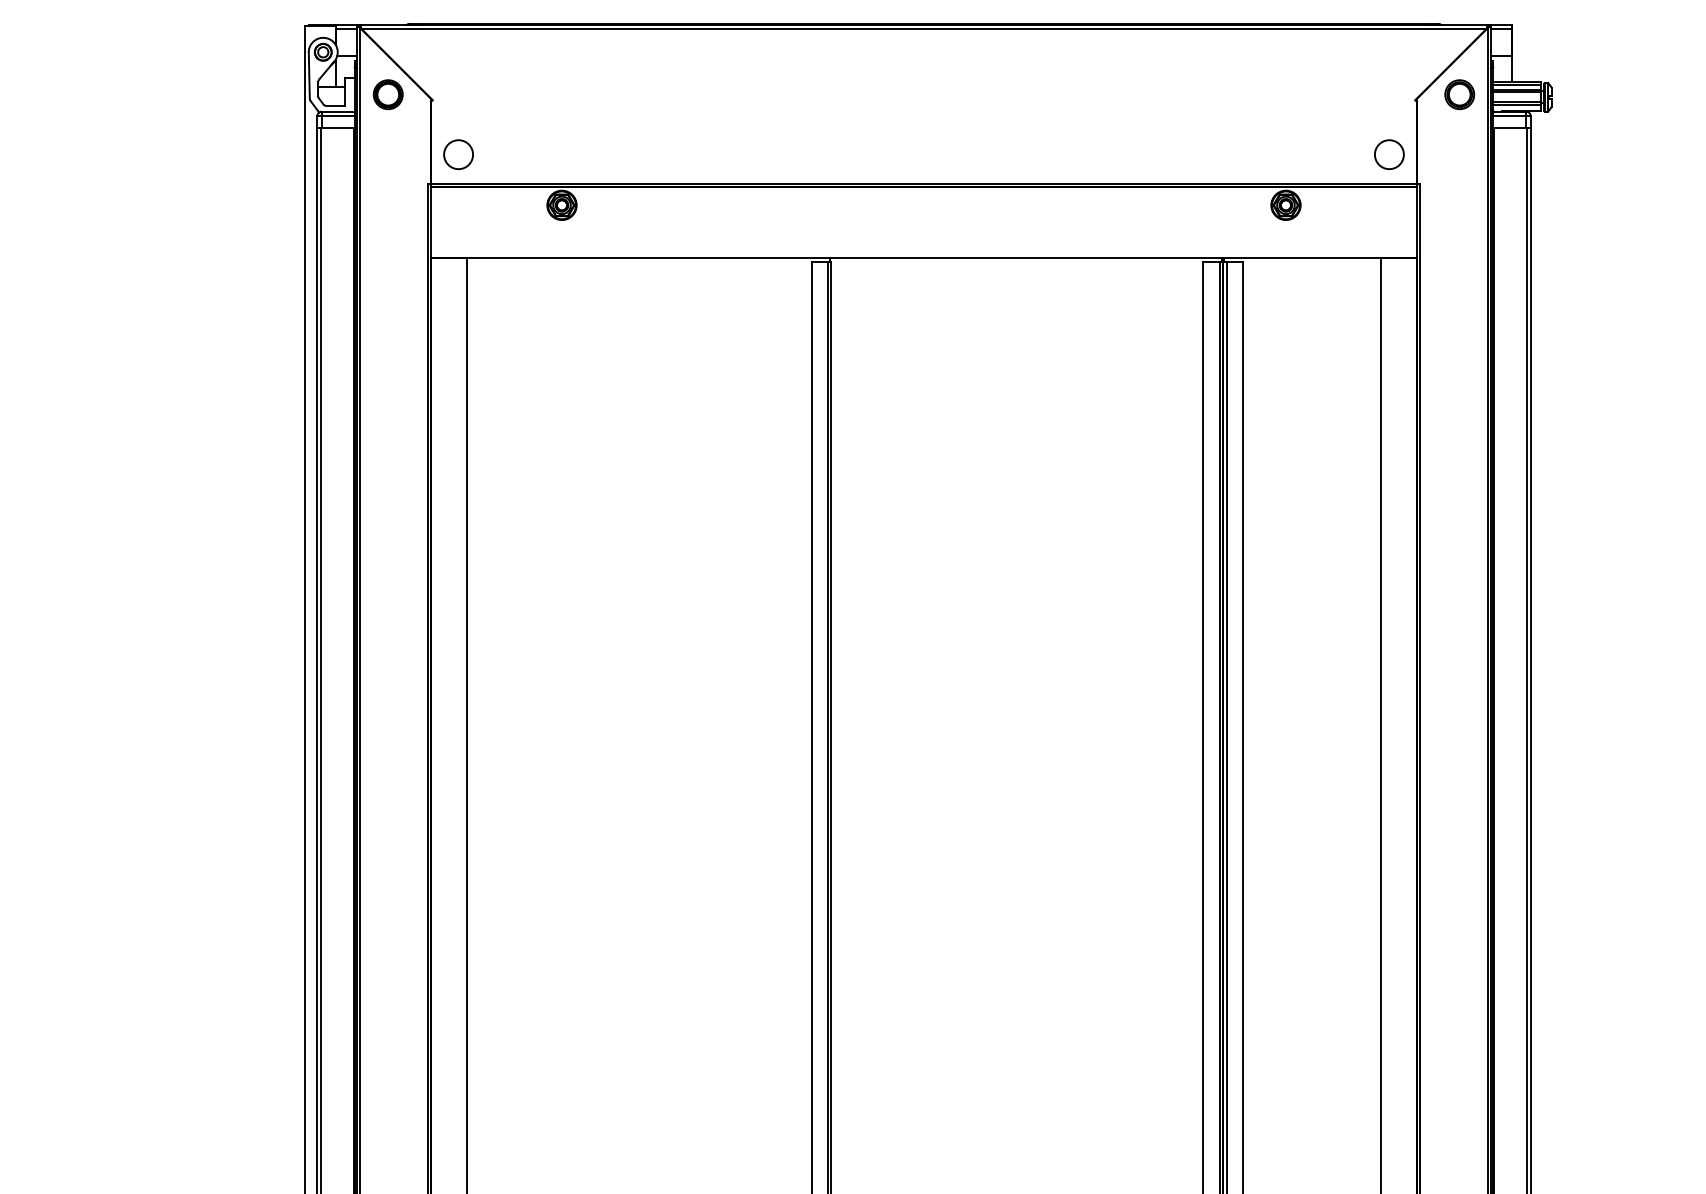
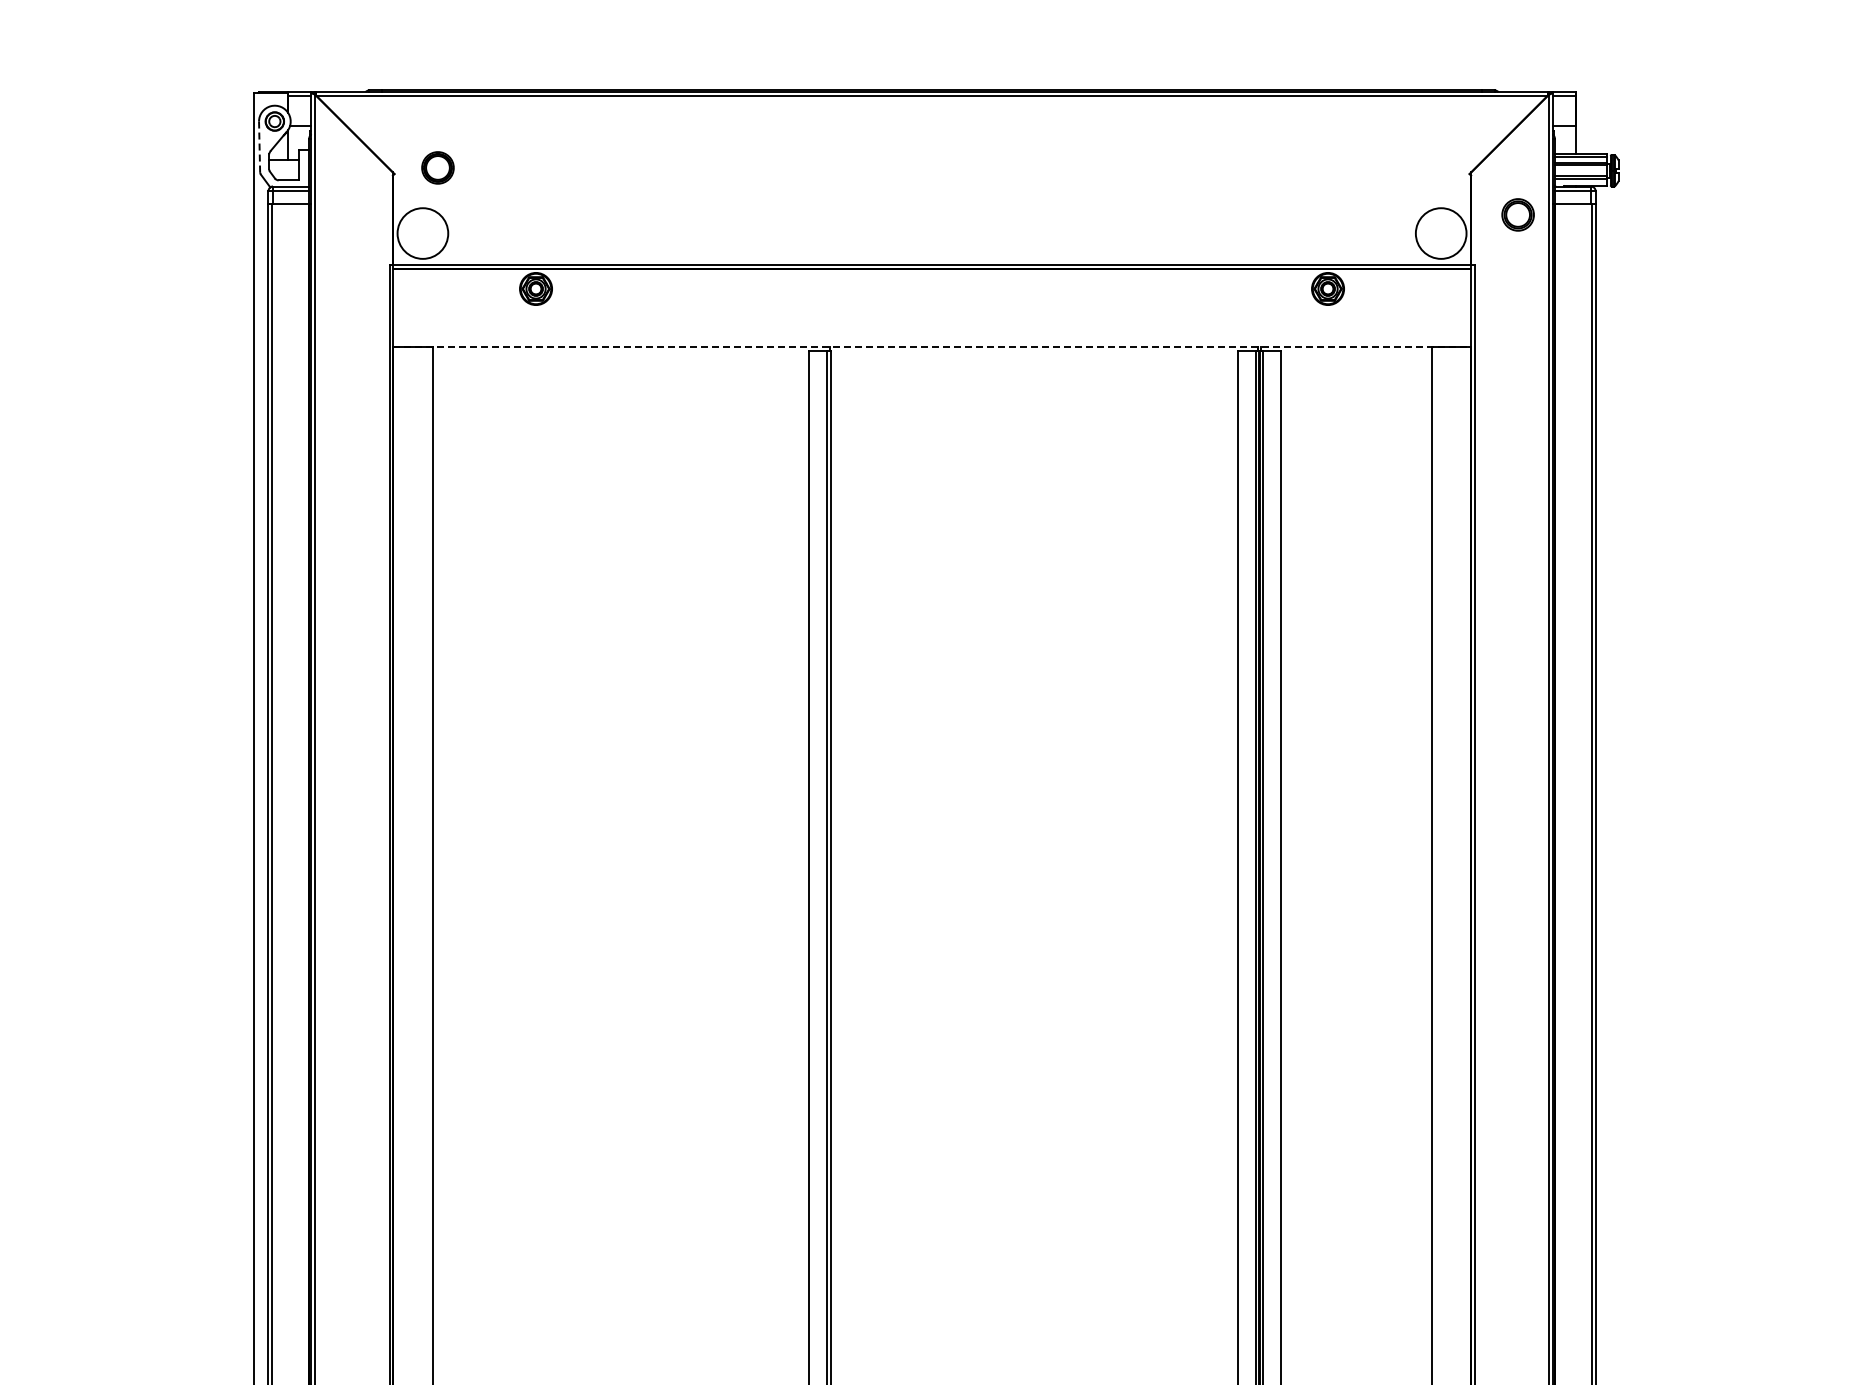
line: (309, 76) -> (259, 147), solid -> dashed
part: (387, 94) -> (437, 167), moved
part: (1459, 94) -> (1517, 214), moved
circle: (458, 154) -> (422, 233), size x1.6
circle: (1389, 154) -> (1441, 233), size x1.6
line: (924, 257) -> (932, 346), solid -> dashed

